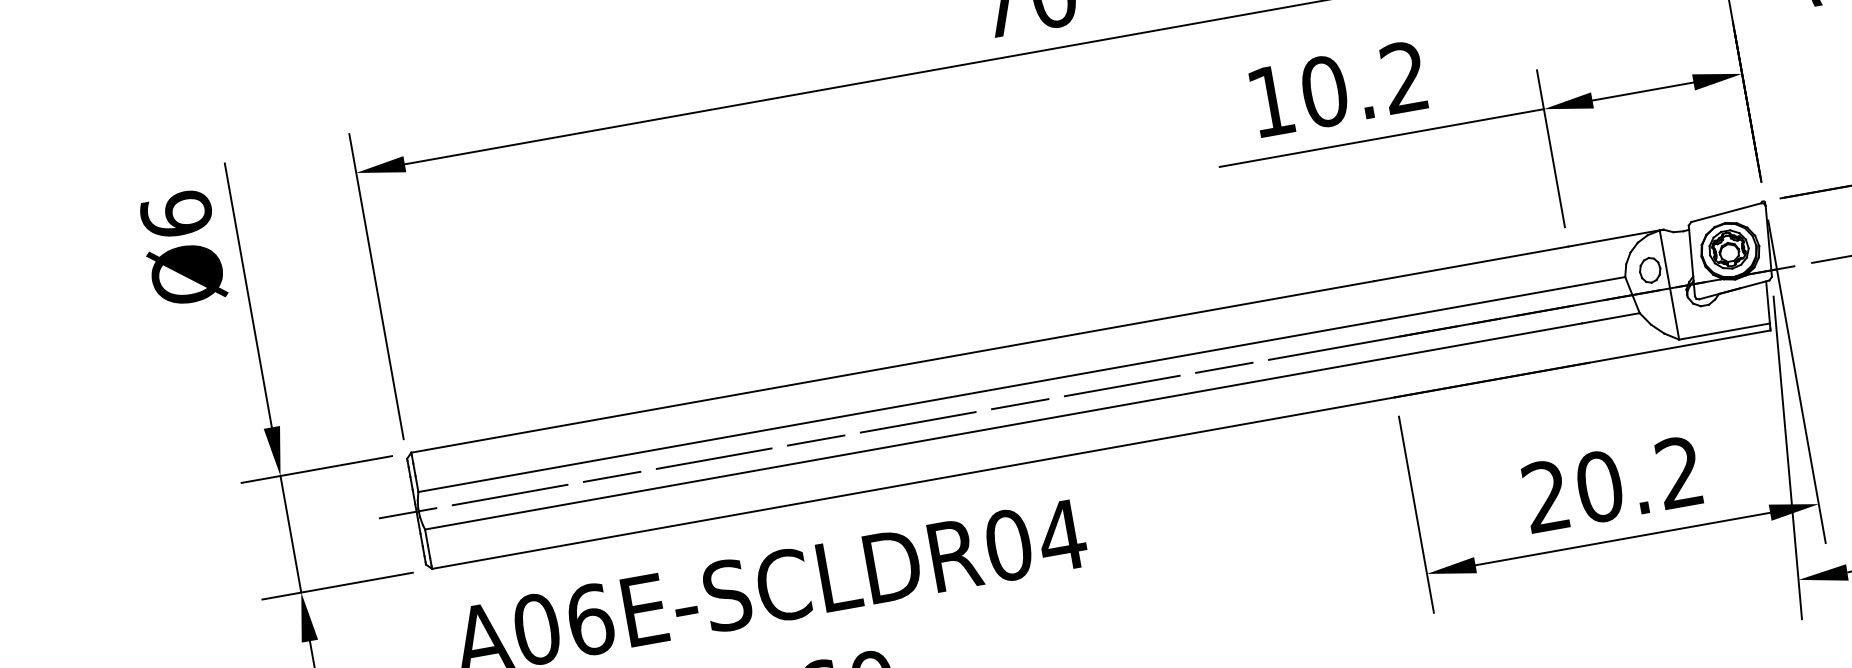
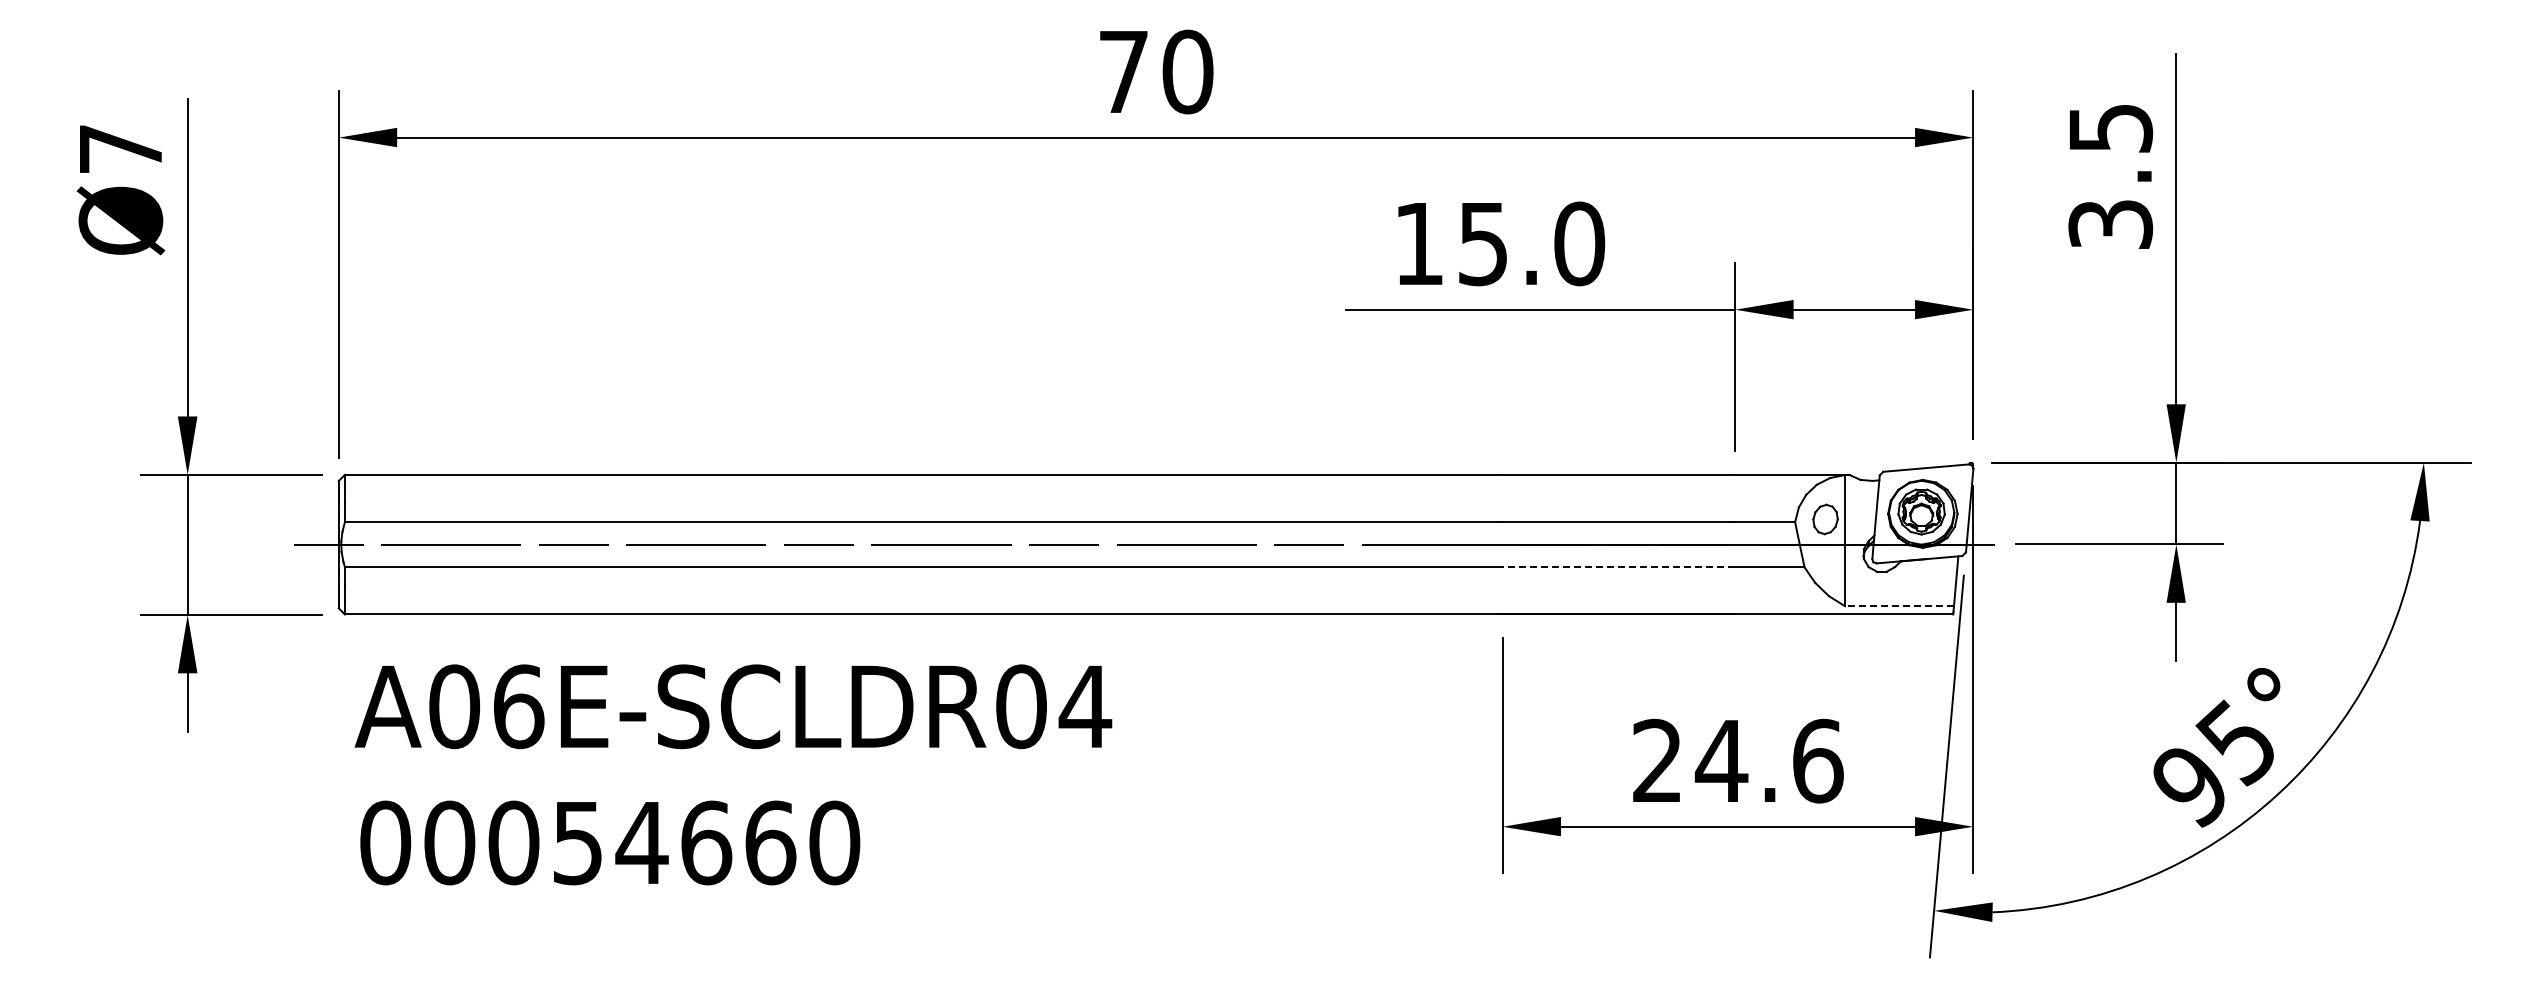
text: (1364, 84) -> (1531, 243), 10.2 -> 15.0
text: (176, 214) -> (120, 148), Ø6 -> Ø7
line: (1724, 331) -> (1899, 606), solid -> dashed
line: (1484, 340) -> (1618, 567), solid -> dashed
text: (1638, 479) -> (1768, 760), 20.2 -> 24.6

